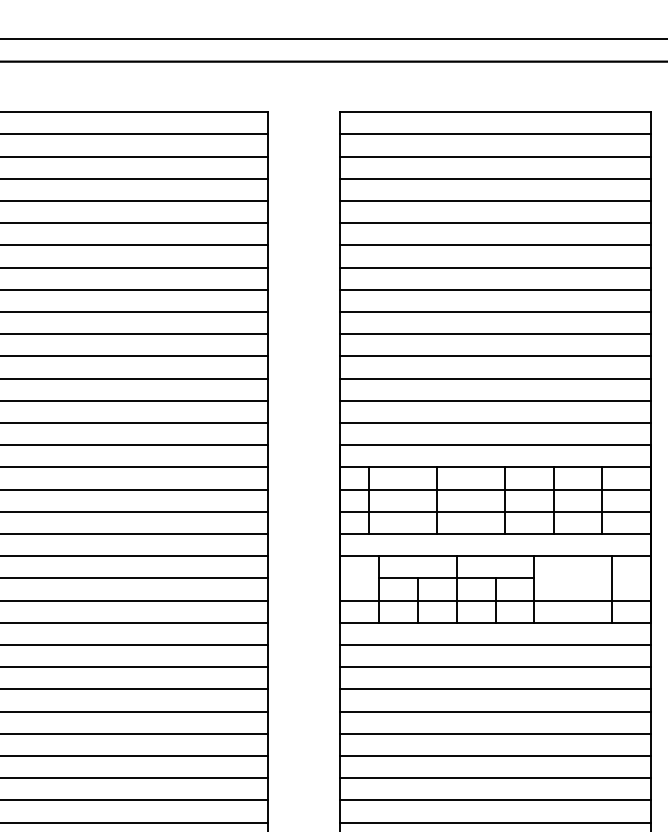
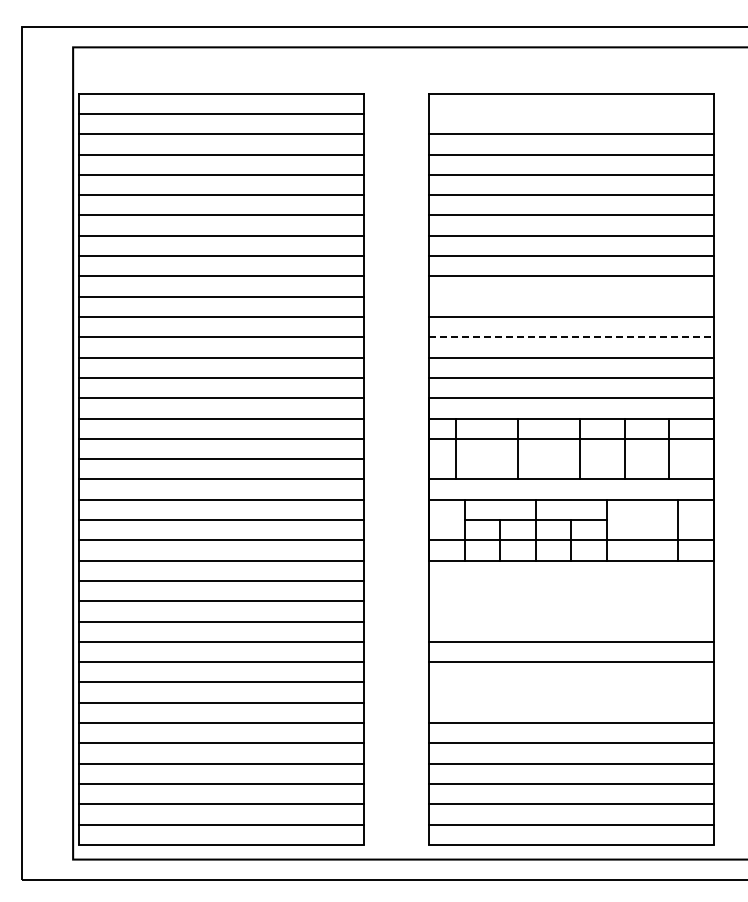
line: (495, 133) -> (571, 113), removed
line: (495, 333) -> (571, 296), removed
line: (495, 378) -> (571, 337), solid -> dashed
line: (495, 512) -> (571, 459), removed
line: (495, 644) -> (571, 580), removed
line: (495, 667) -> (571, 601), removed
line: (495, 689) -> (571, 621), removed
line: (495, 755) -> (571, 682), removed
line: (495, 777) -> (571, 702), removed

